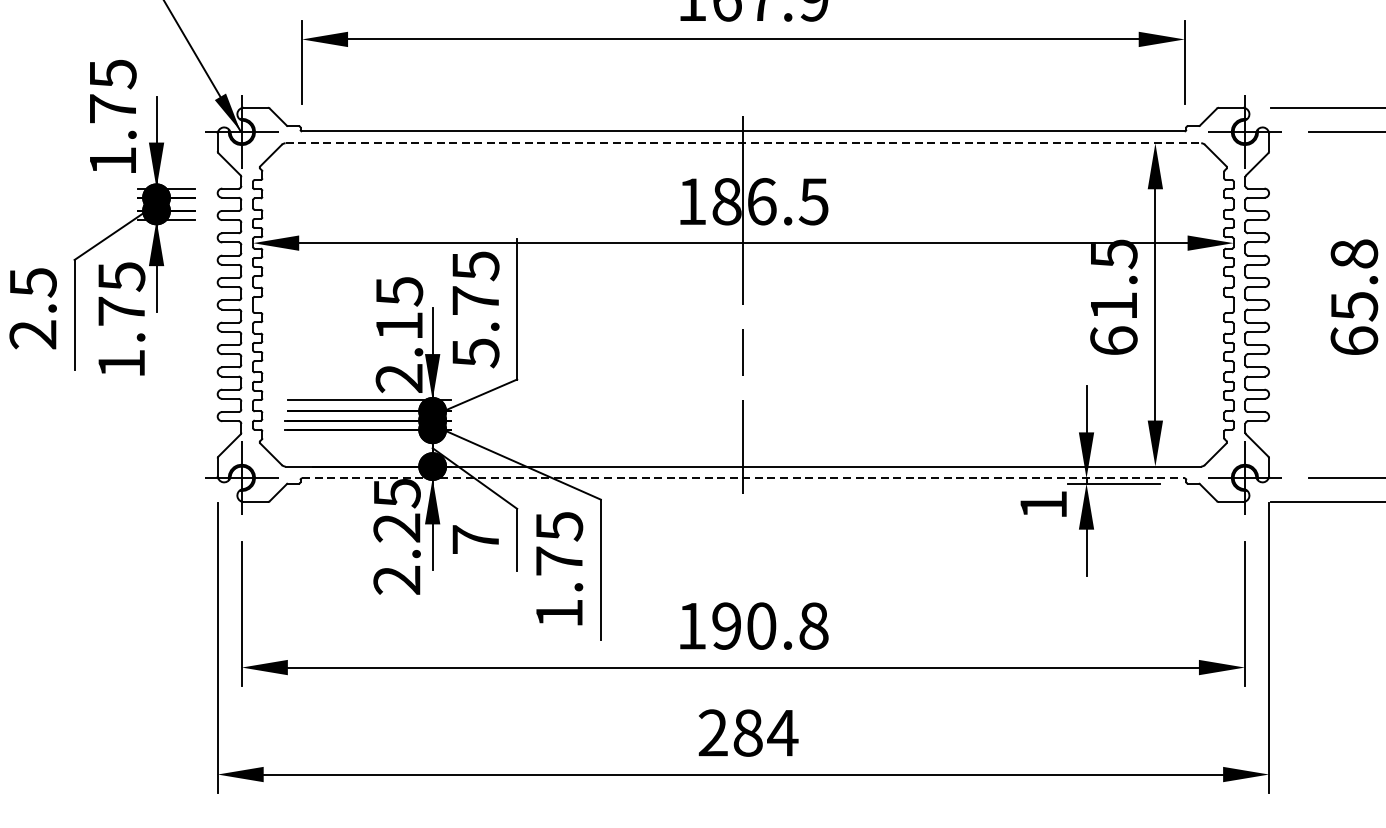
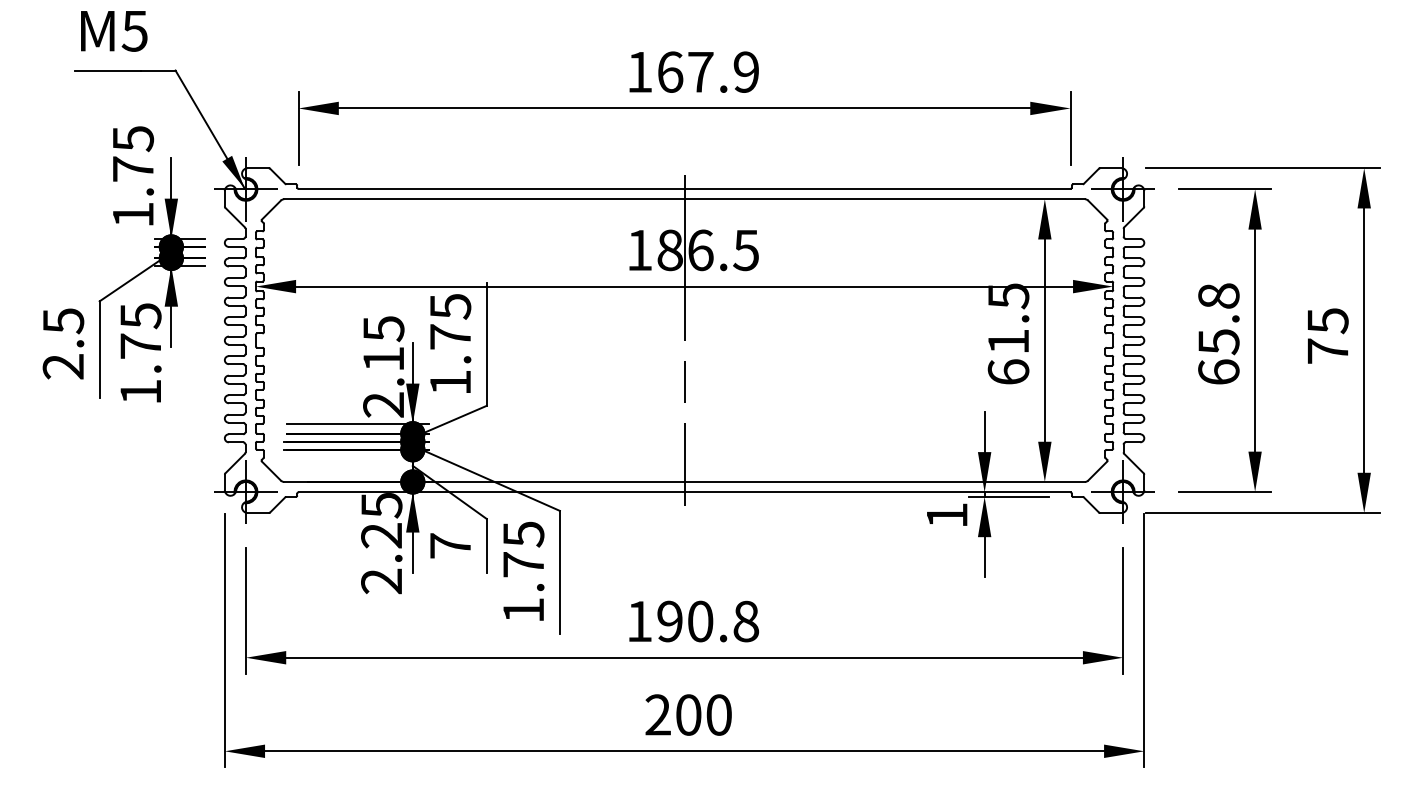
line: (744, 143) -> (685, 199), dashed -> solid
text: (475, 352) -> (450, 382), 5.75 -> 1.75
line: (743, 478) -> (684, 492), dashed -> solid
text: (766, 732) -> (704, 714), 284 -> 200

